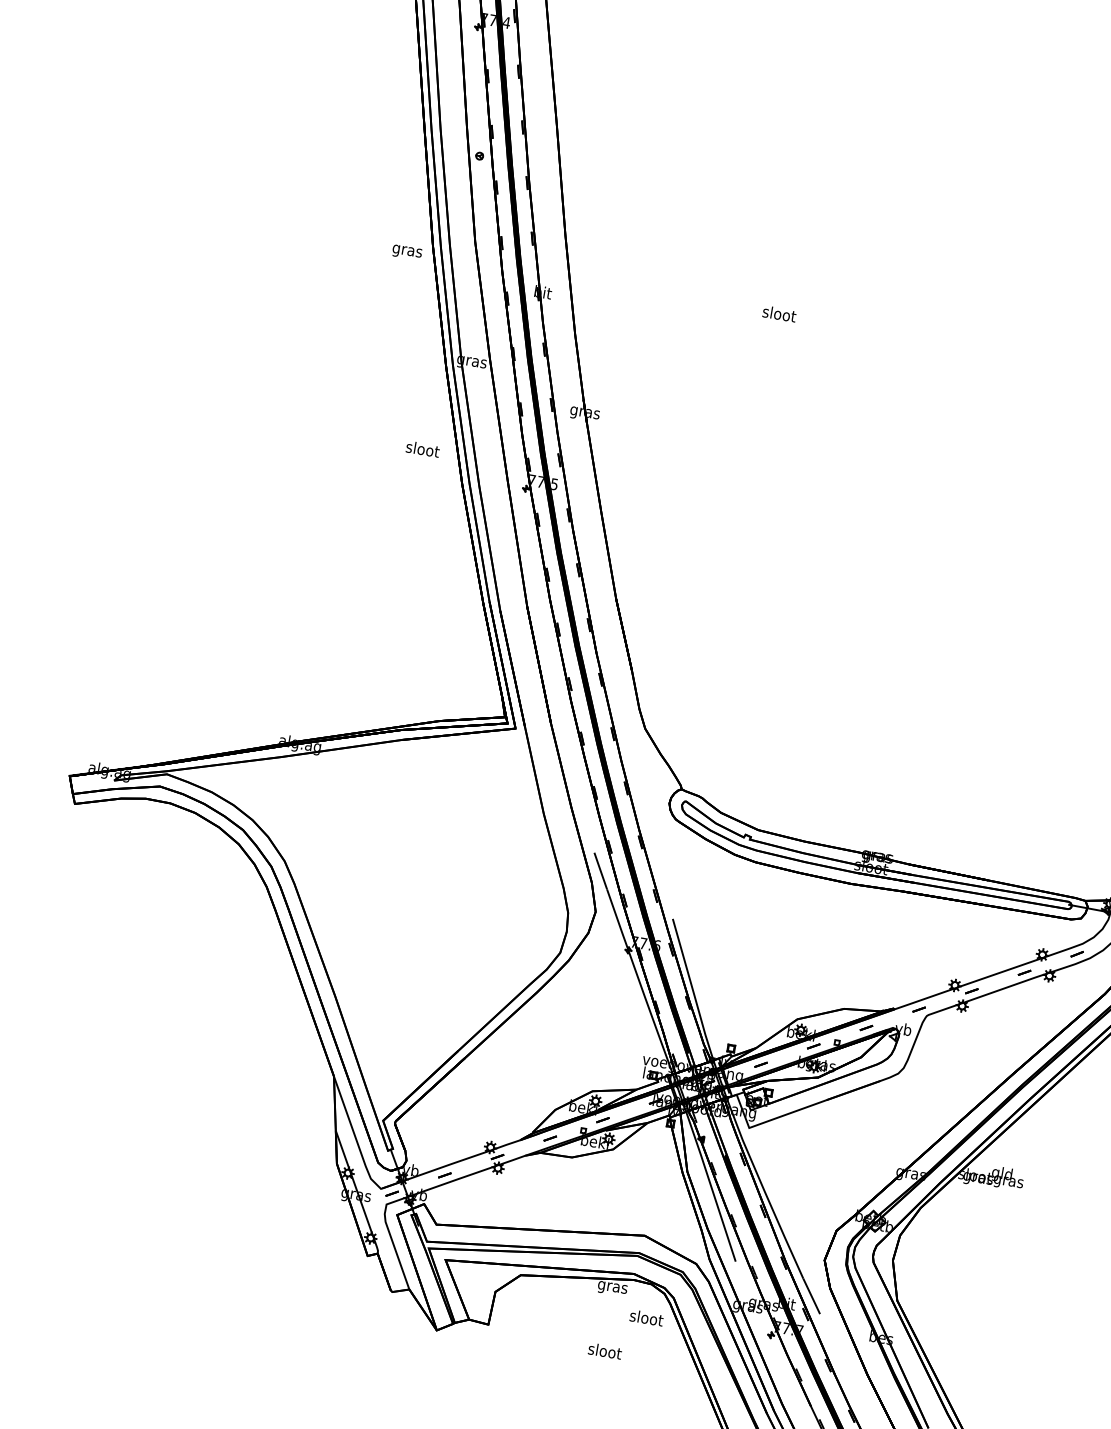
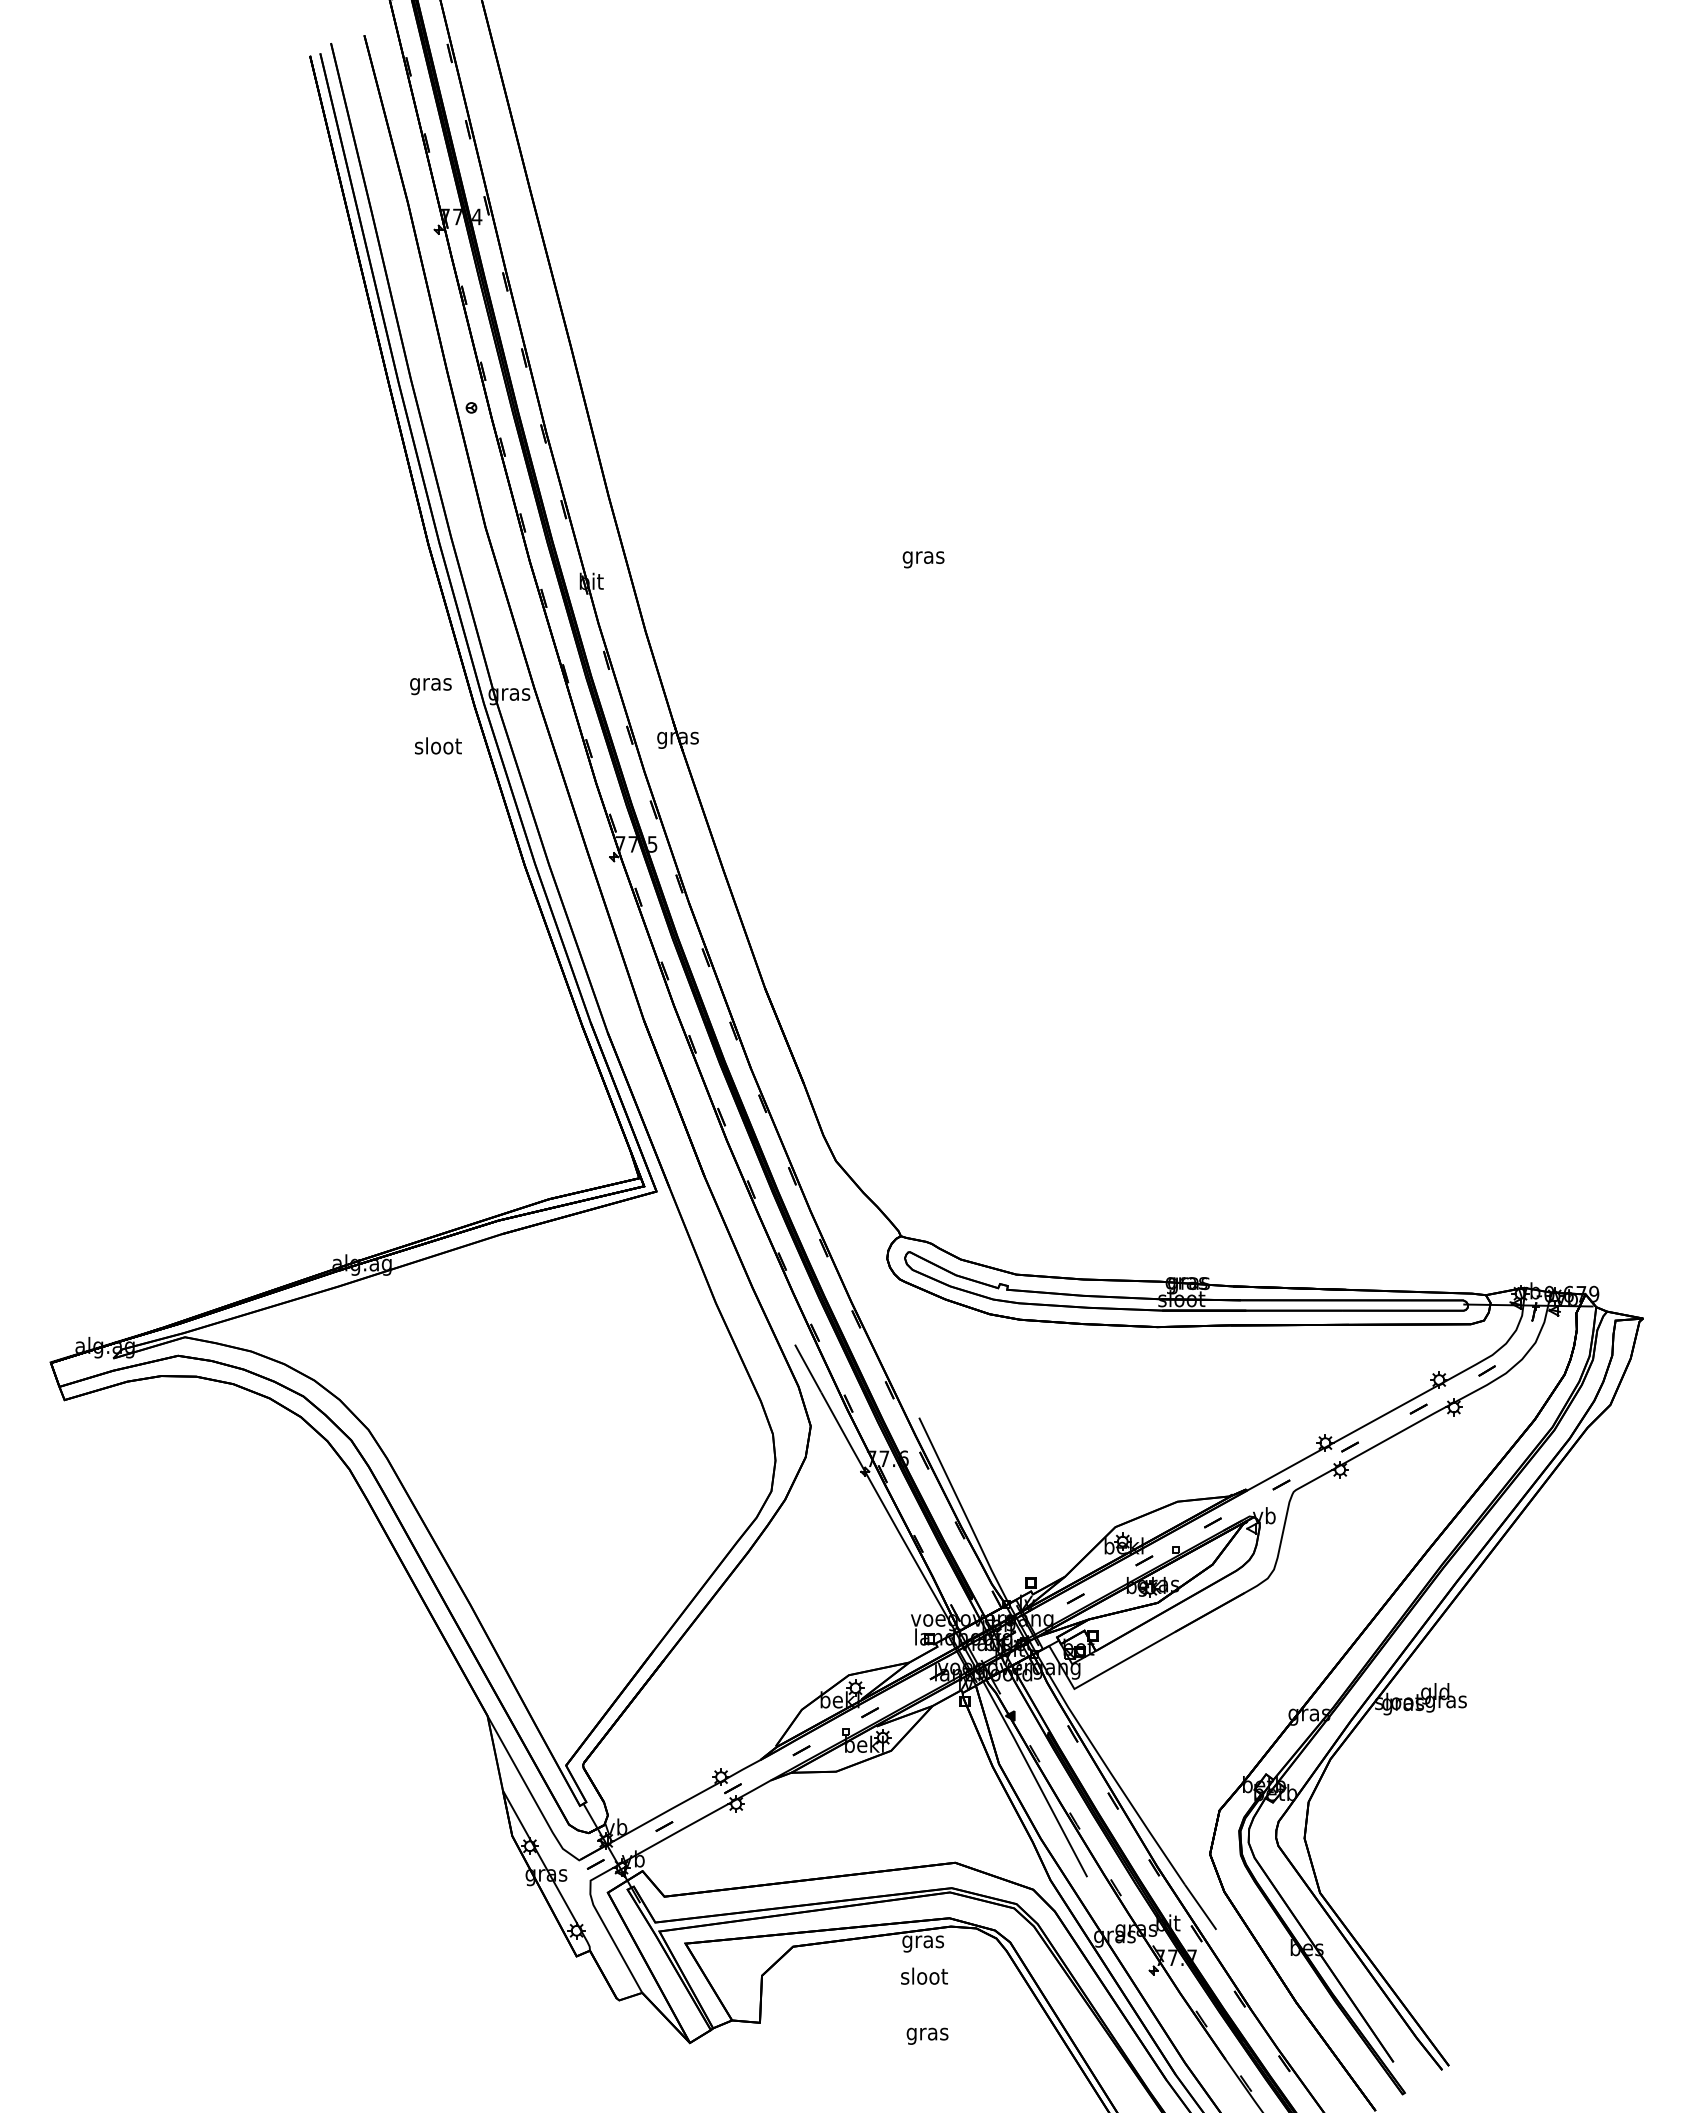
text: (406, 252) -> (430, 686), moved
text: (779, 315) -> (923, 557), sloot -> gras
text: (423, 448) -> (438, 745), moved
text: (646, 1317) -> (924, 1975), moved
text: (604, 1352) -> (927, 2033), sloot -> gras

